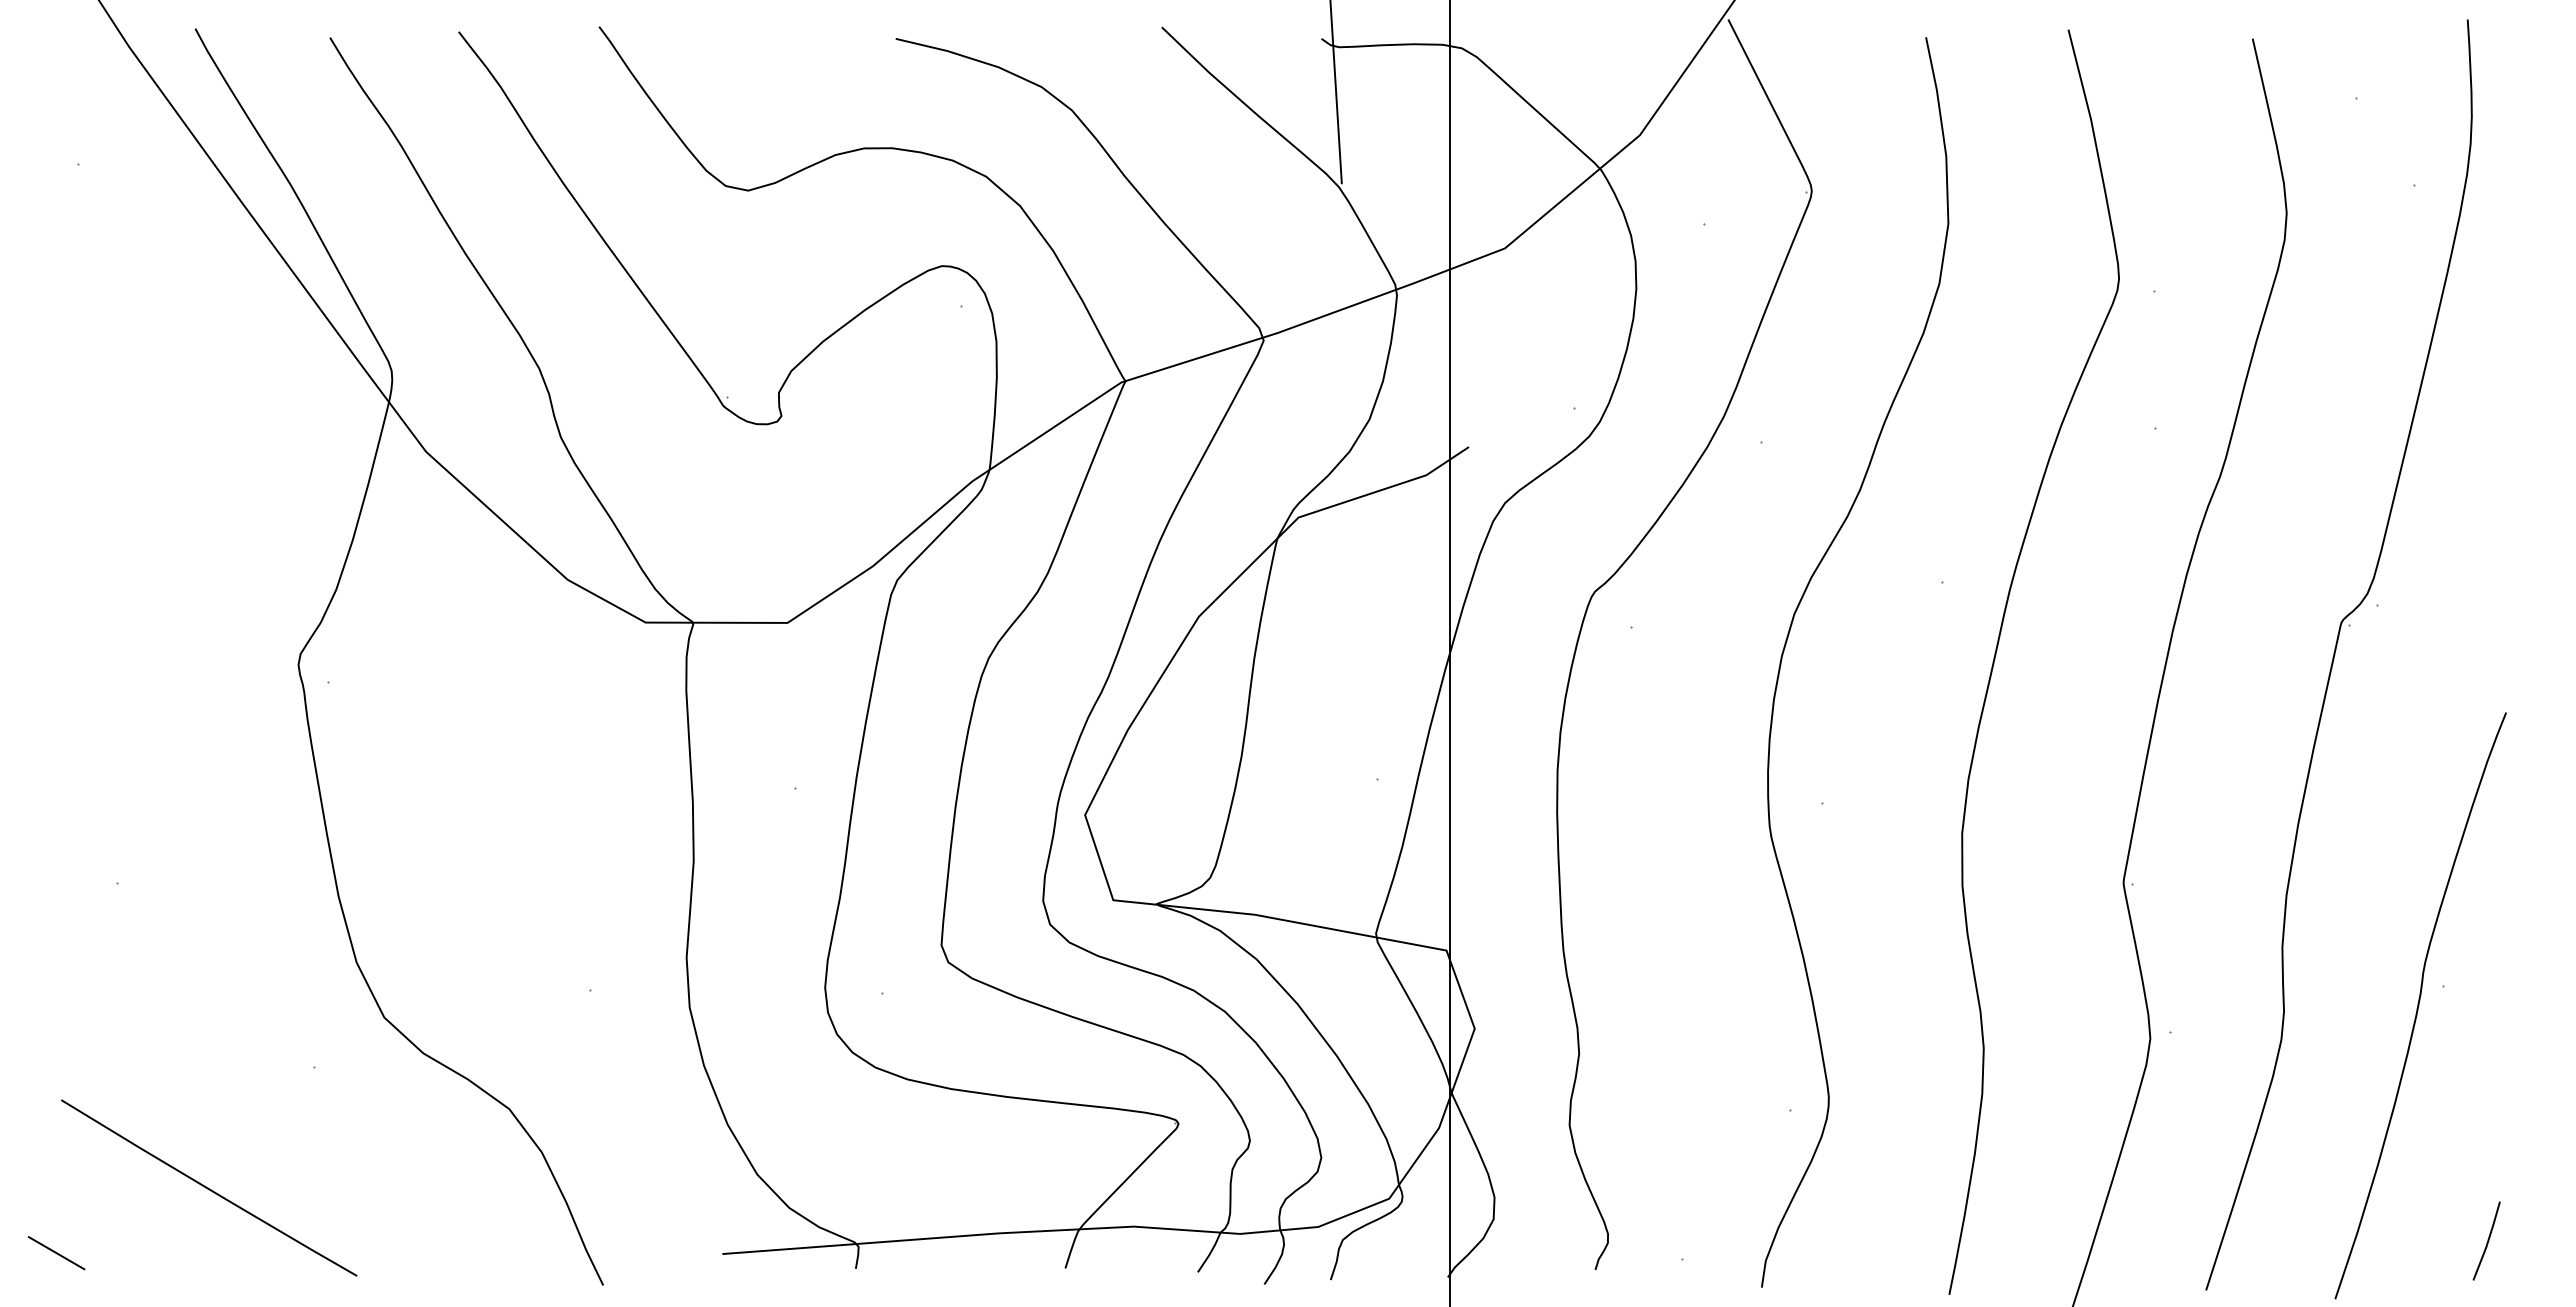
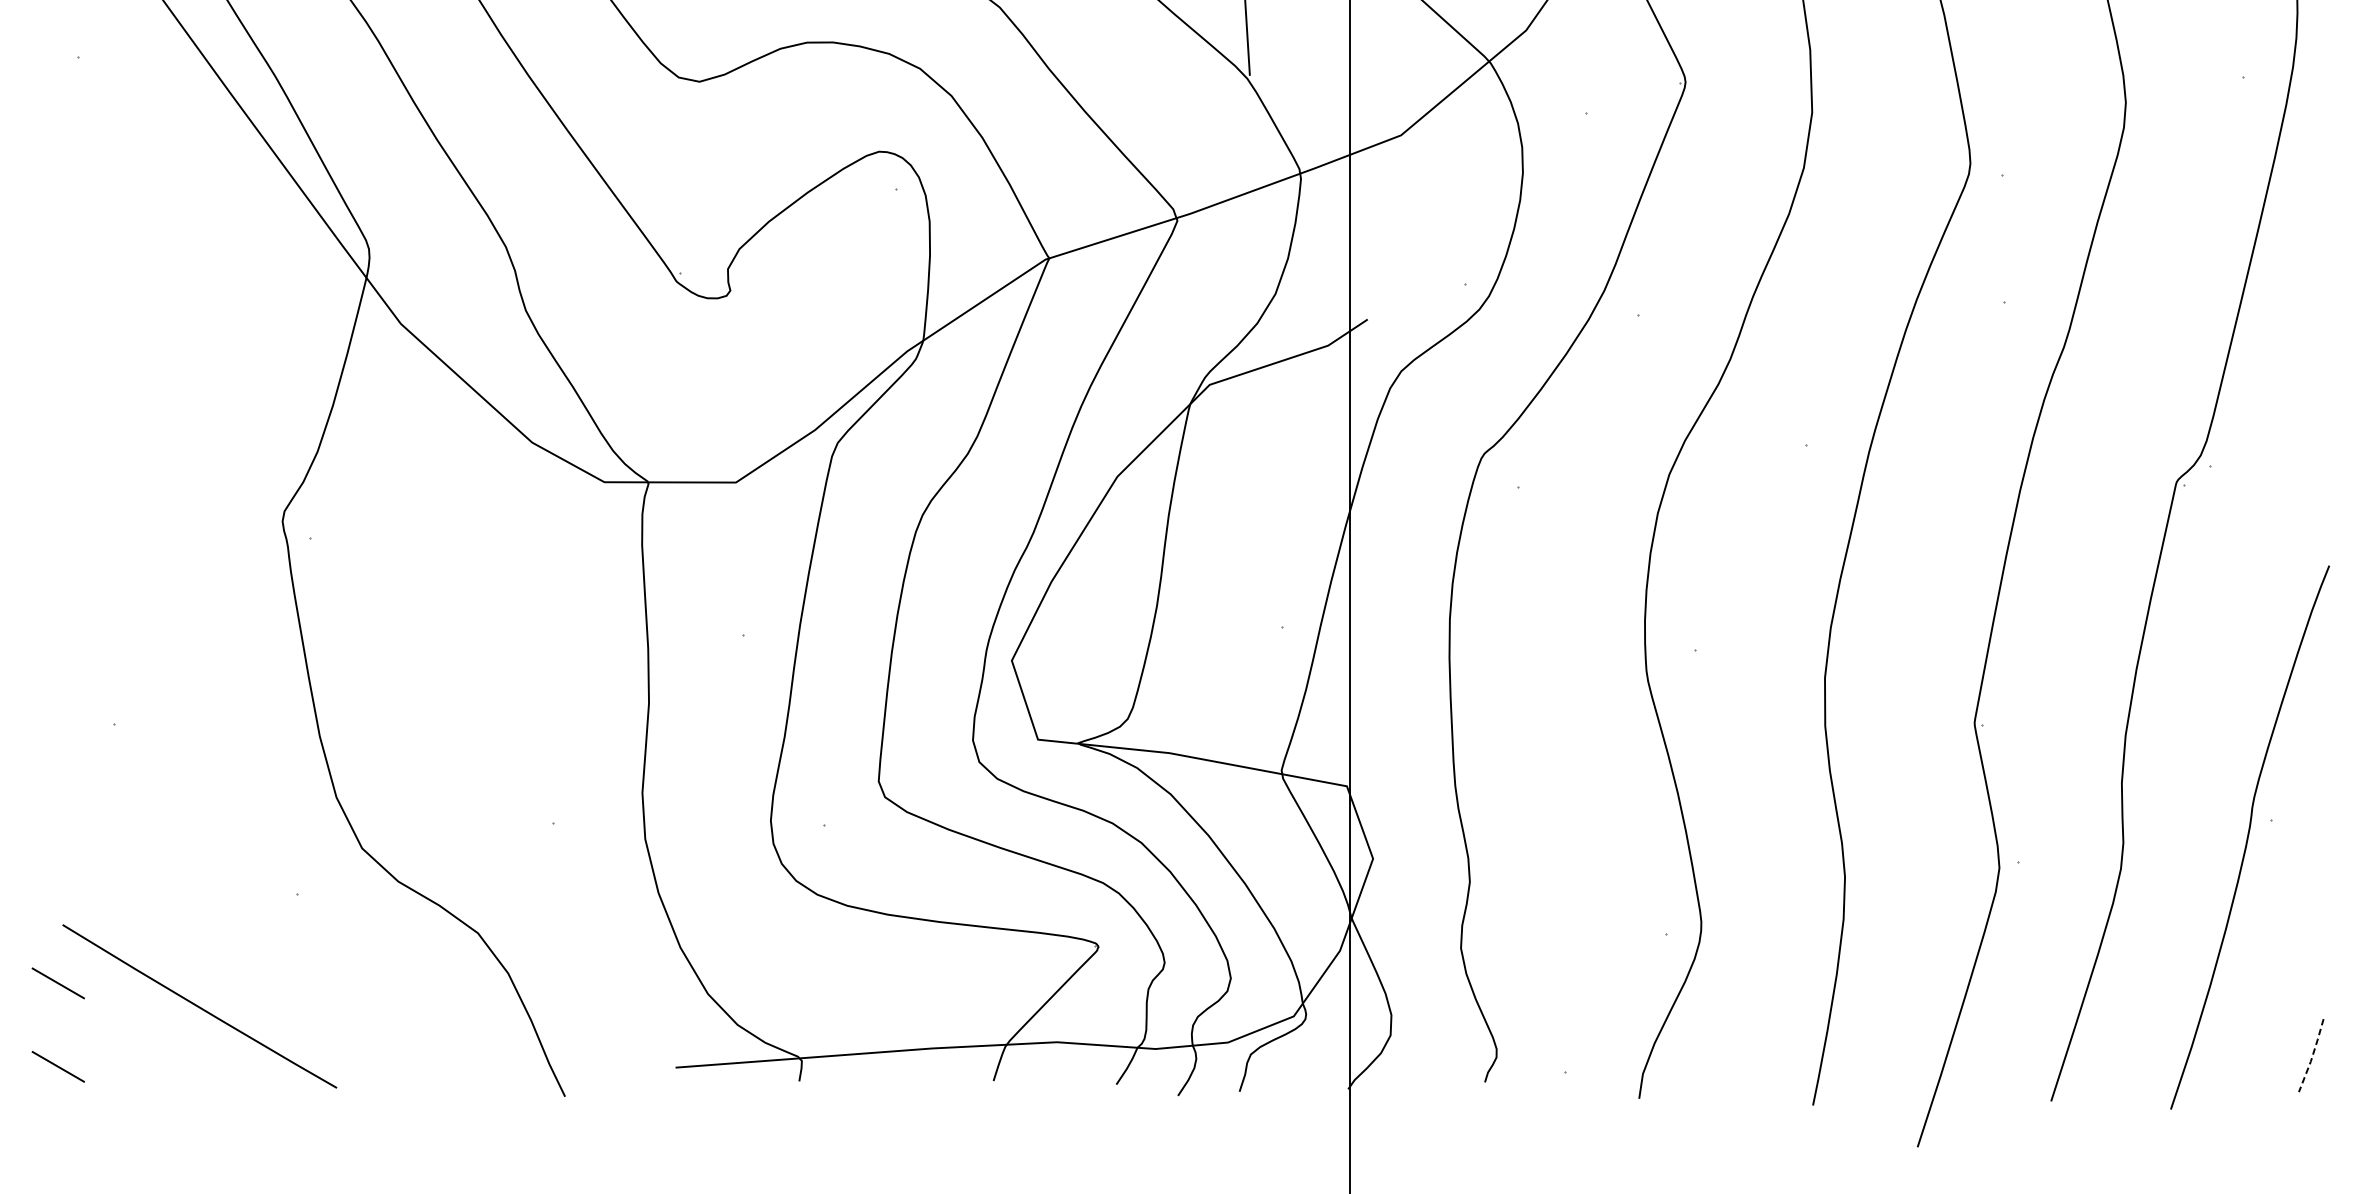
line: (56, 1163) -> (58, 983), added
line: (2487, 1241) -> (2312, 1056), solid -> dashed

